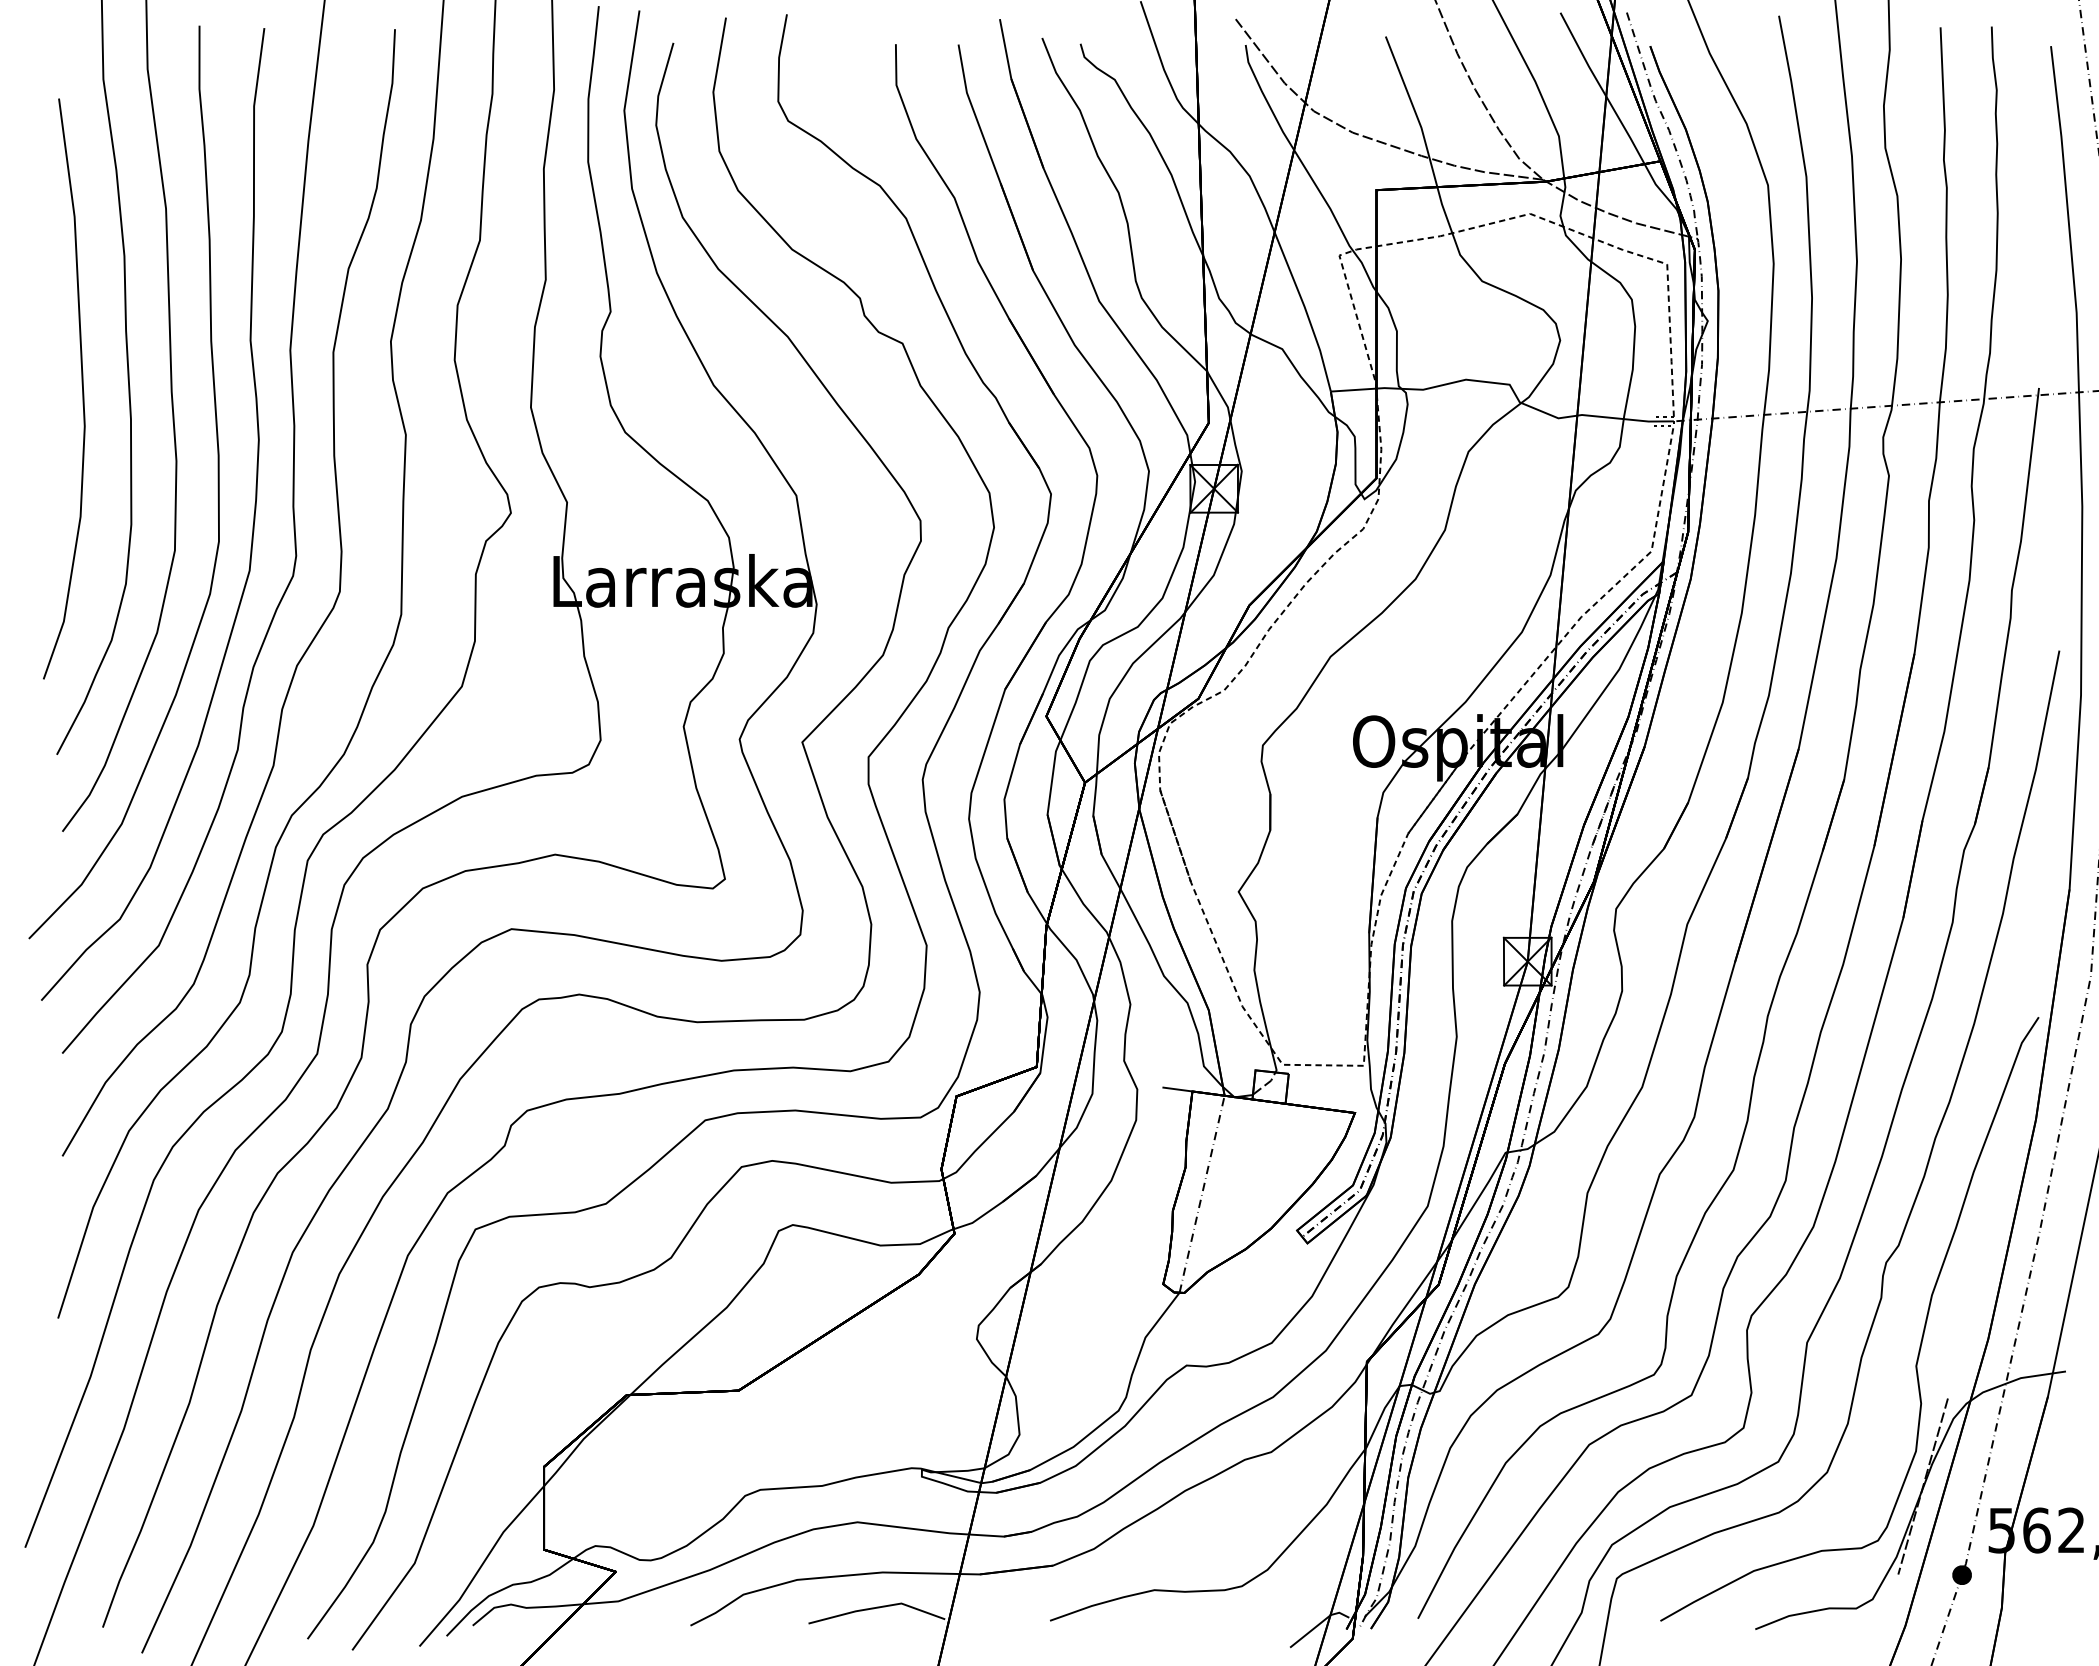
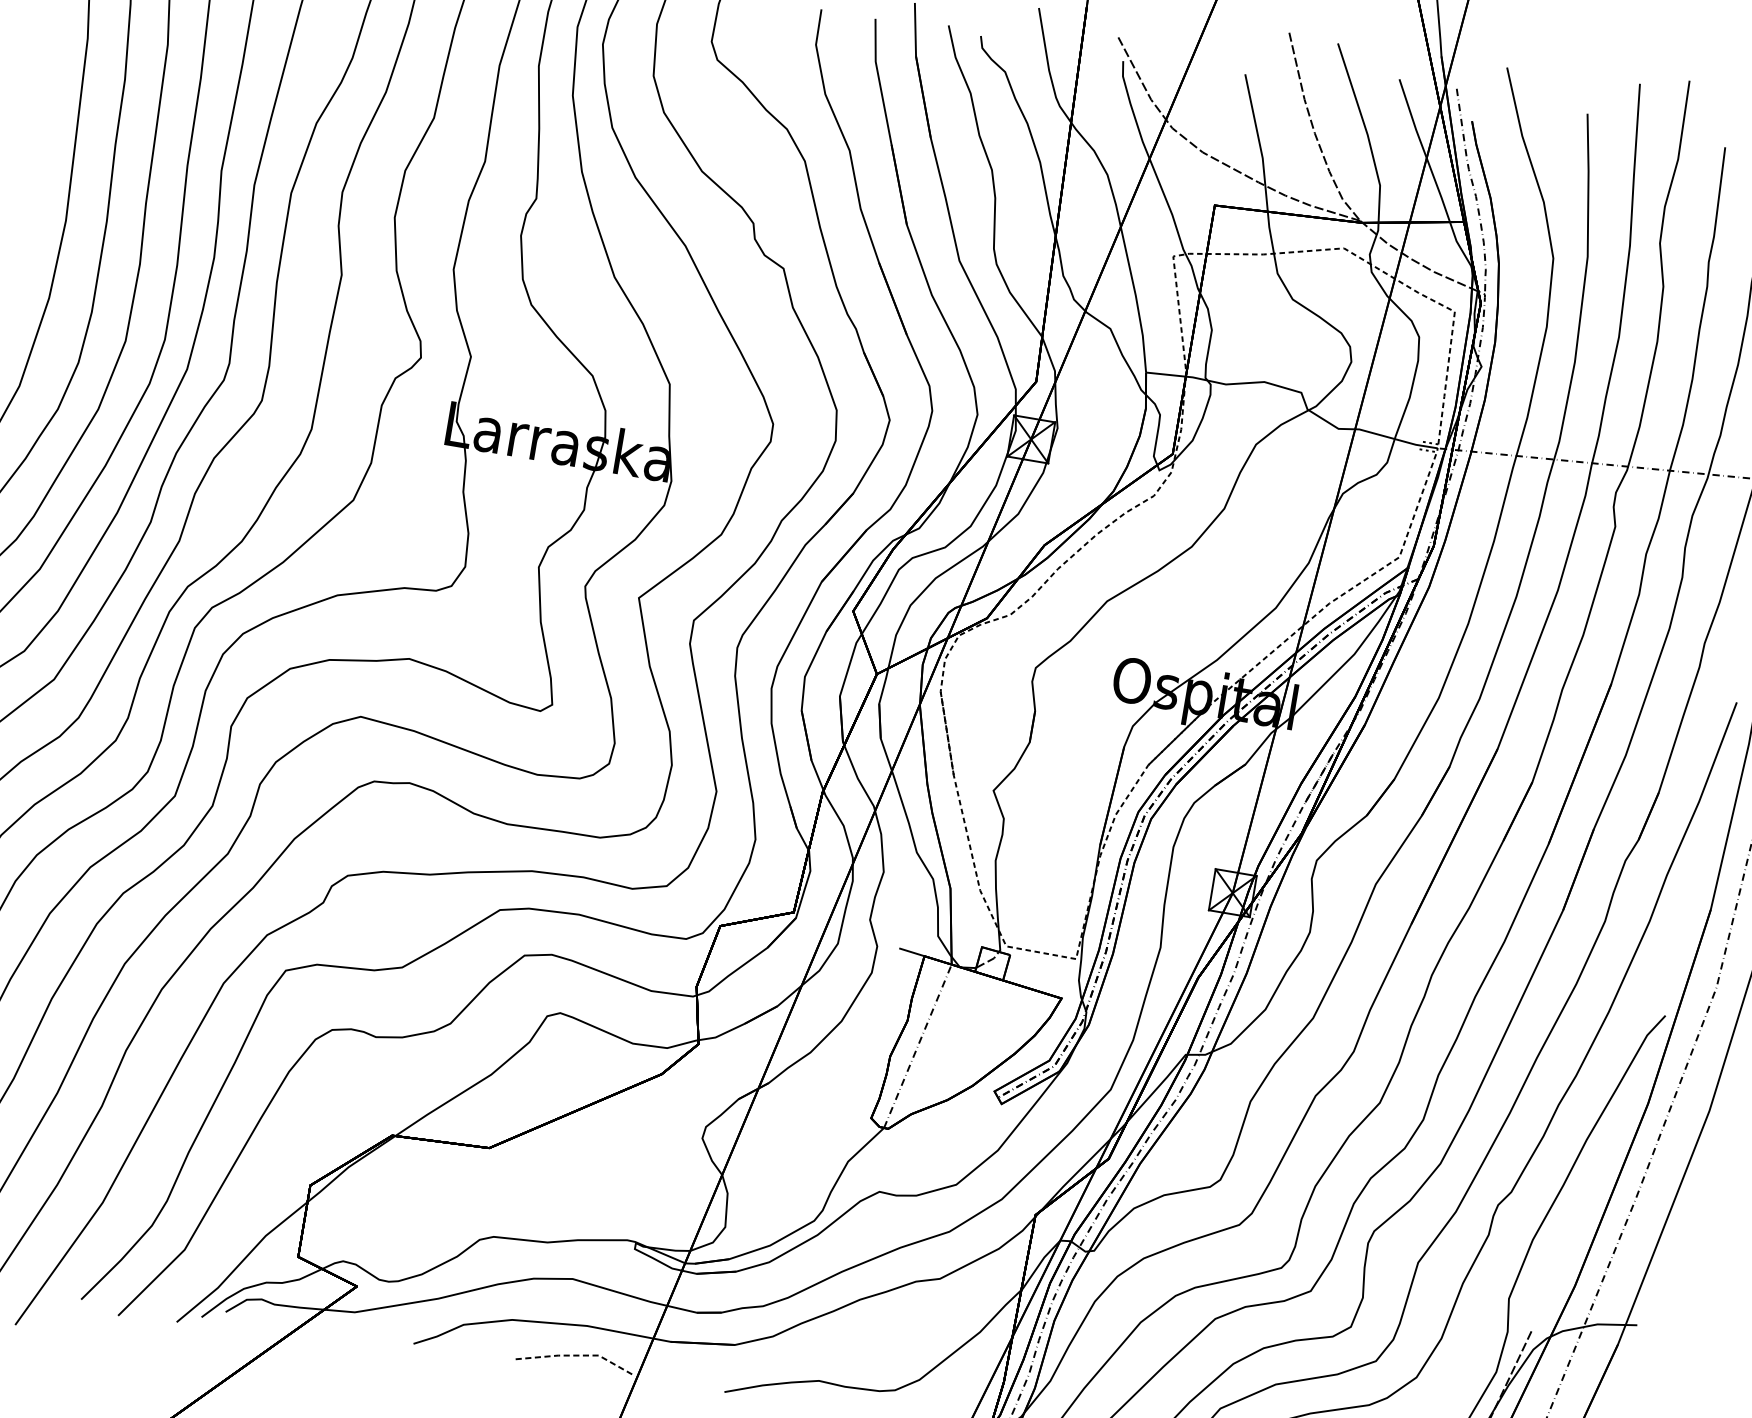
line: (878, 1607) -> (578, 1355), solid -> dashed

